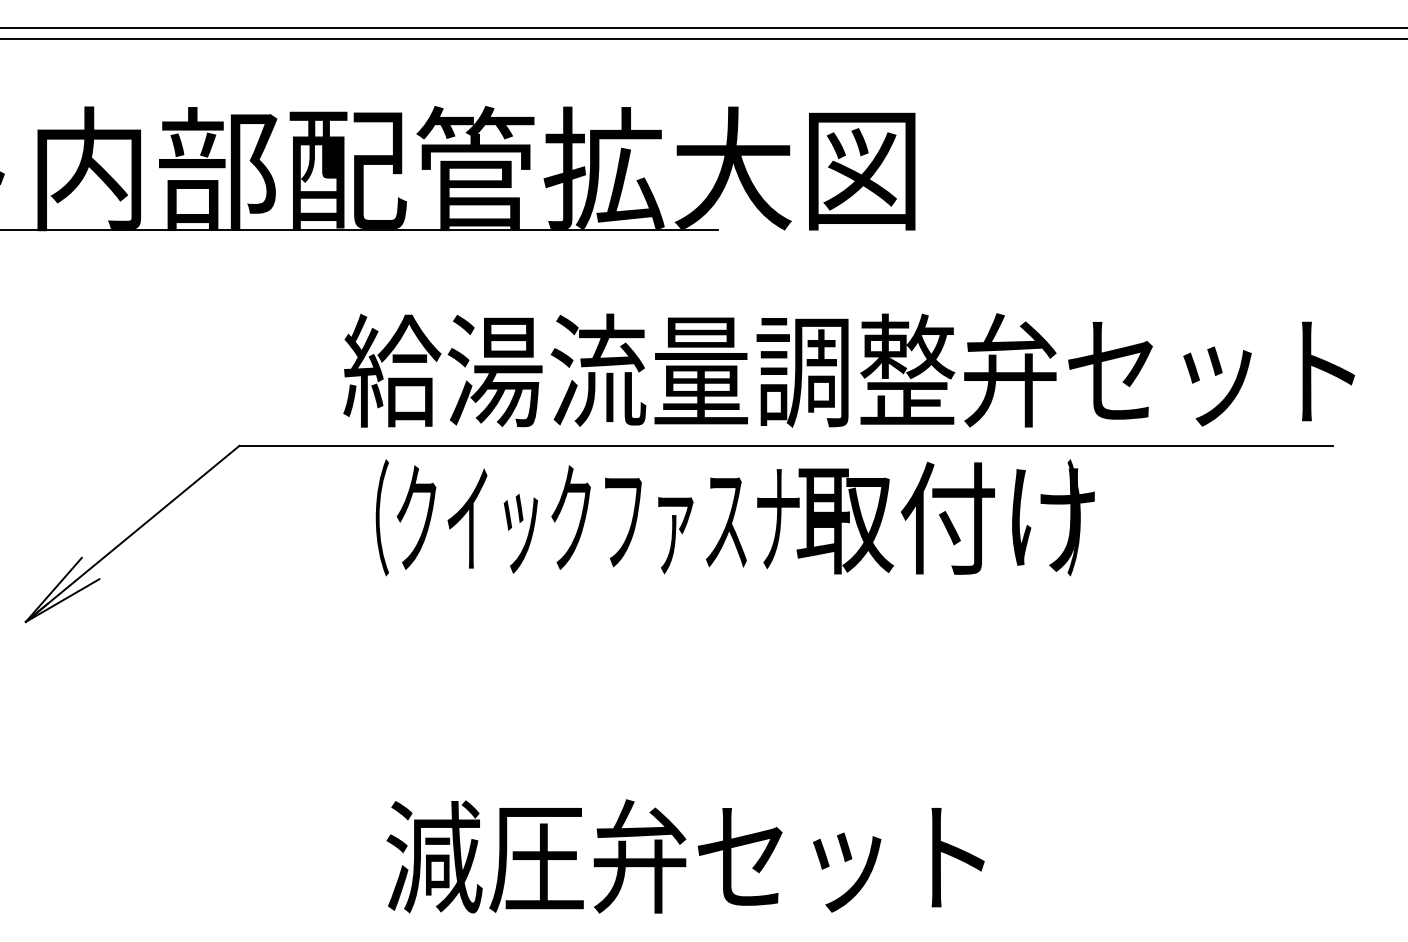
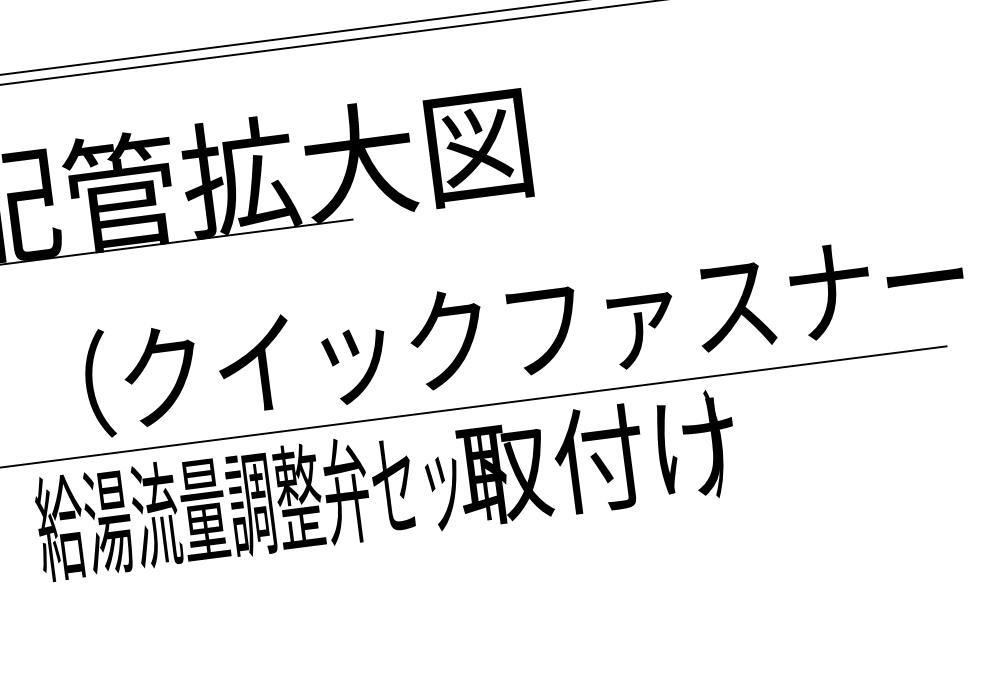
text: (851, 370) -> (492, 333), 給湯流量調整弁セット -> （クイックファスナー
text: (595, 517) -> (273, 500), （クイックファスナー -> 給湯流量調整弁セット

